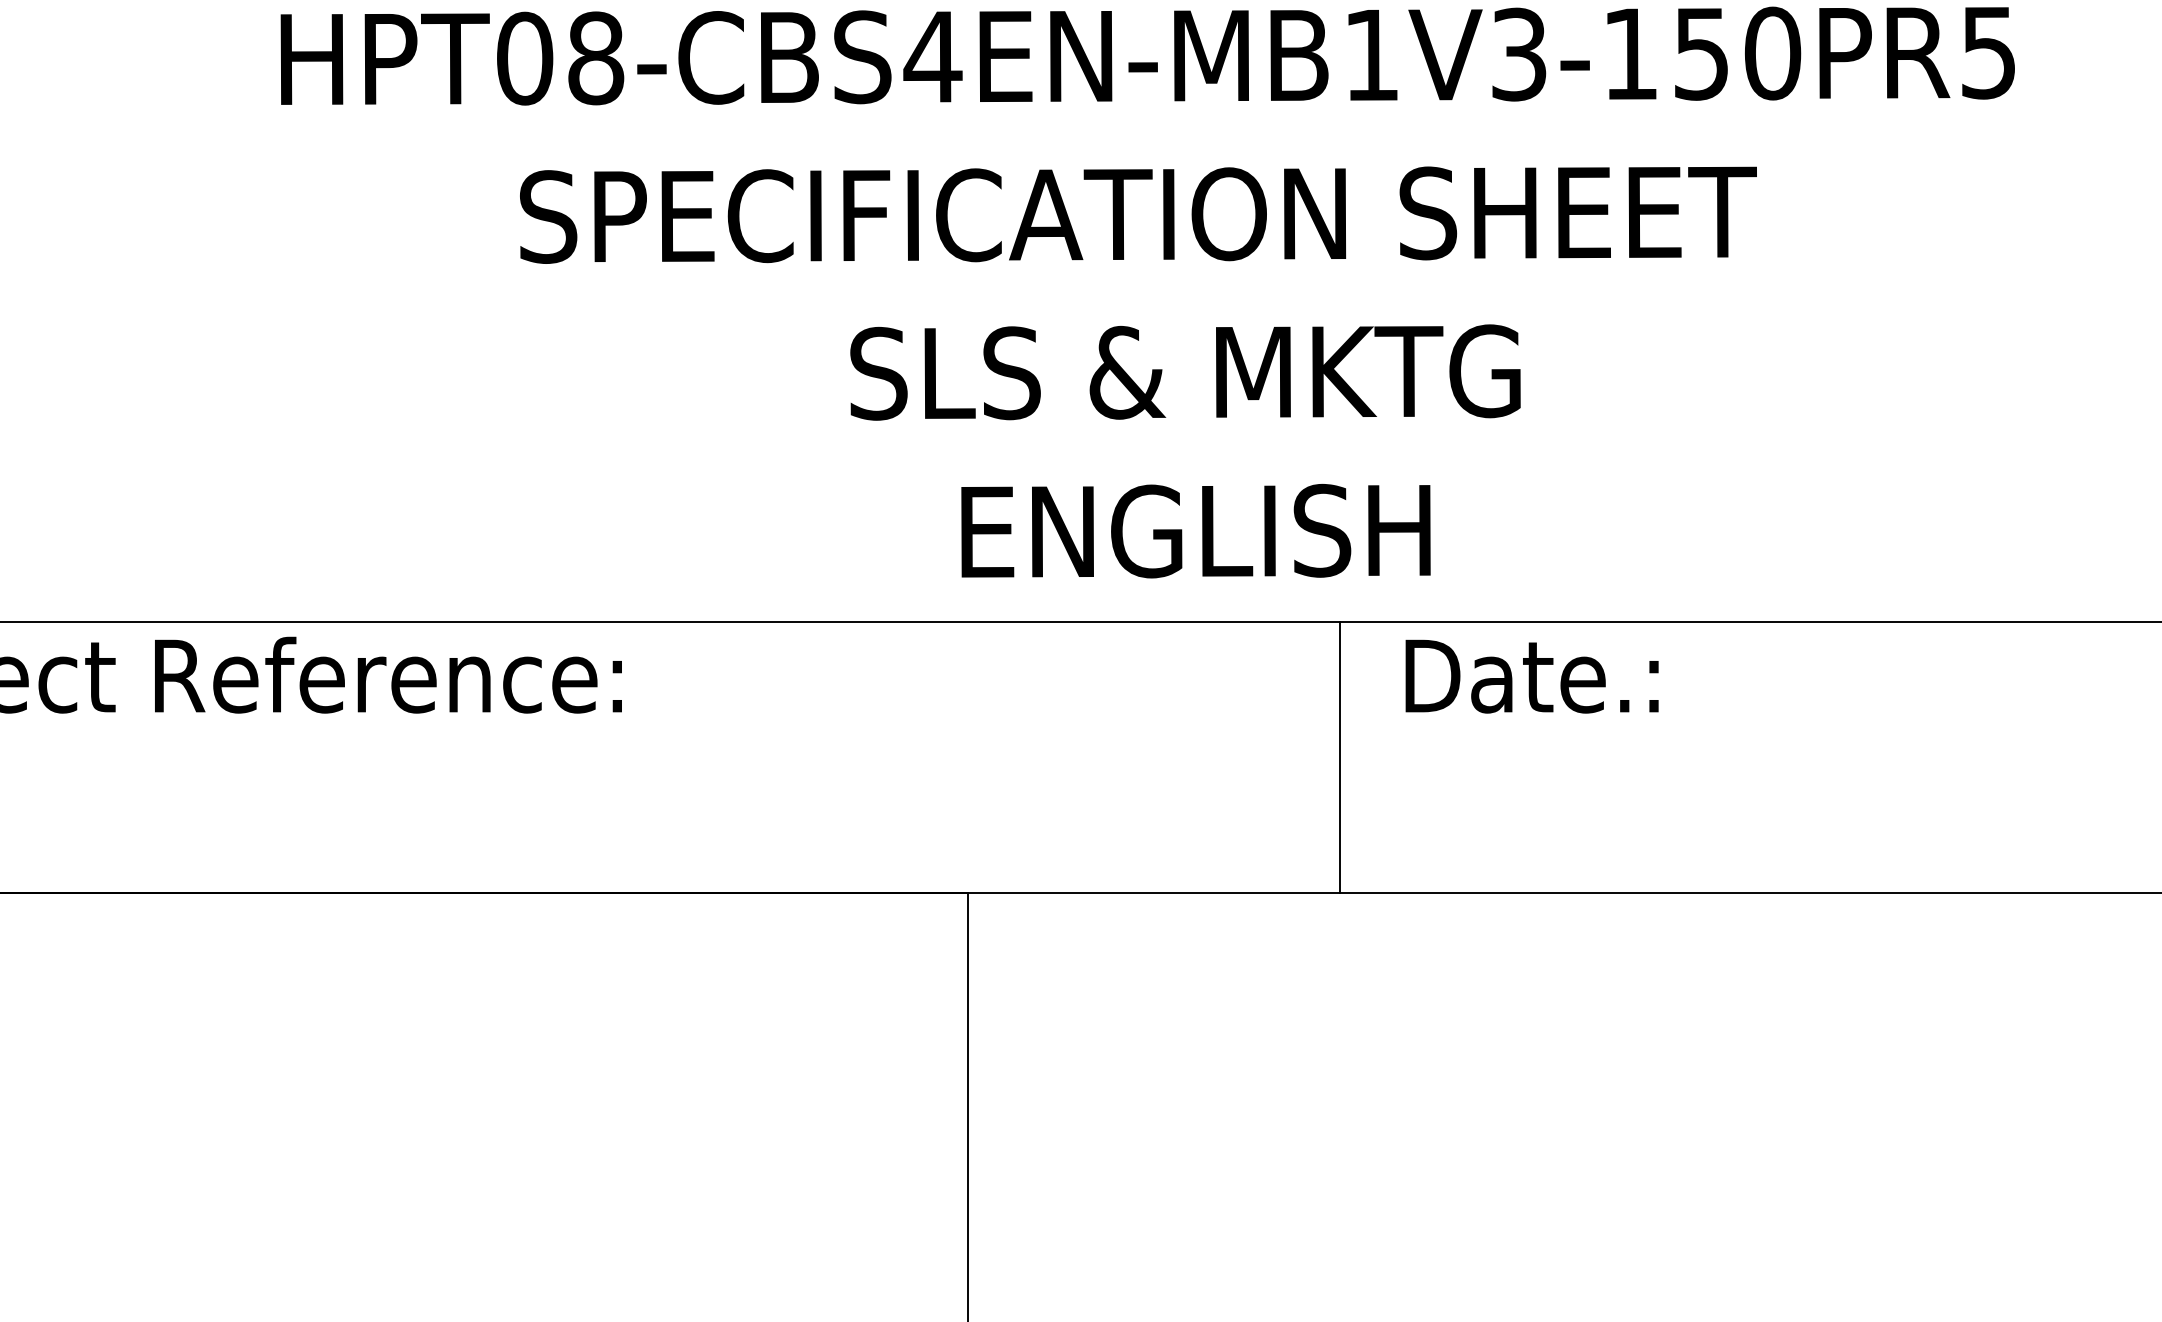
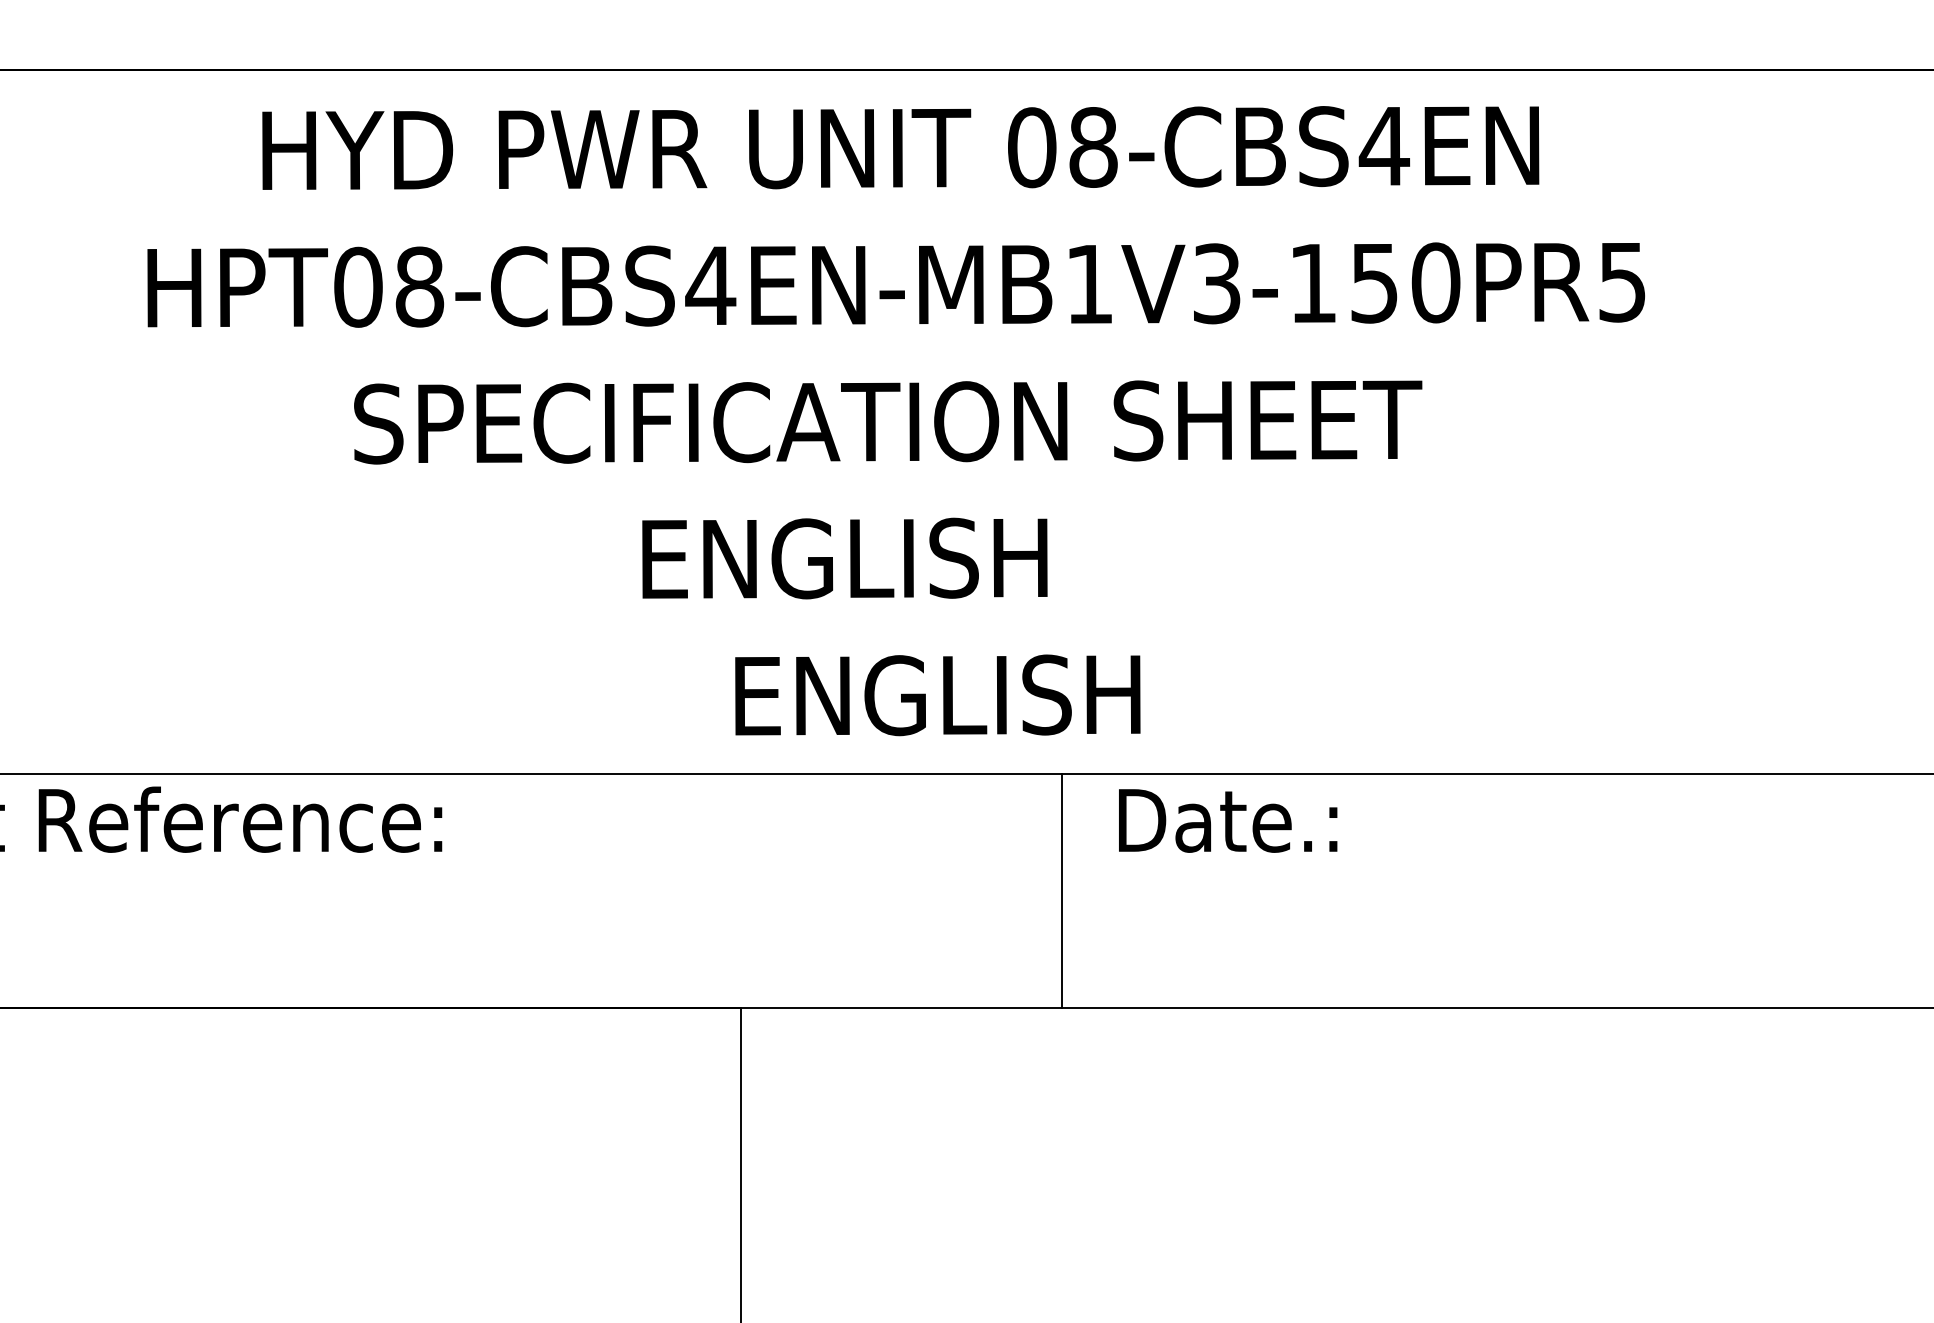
text: (1185, 371) -> (928, 557), SLS & MKTG -> ENGLISH

